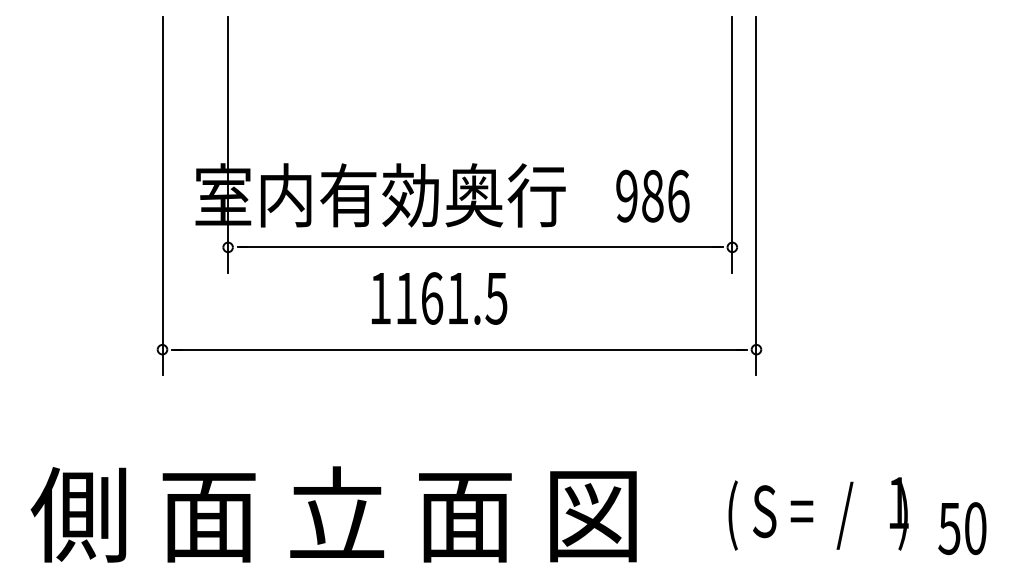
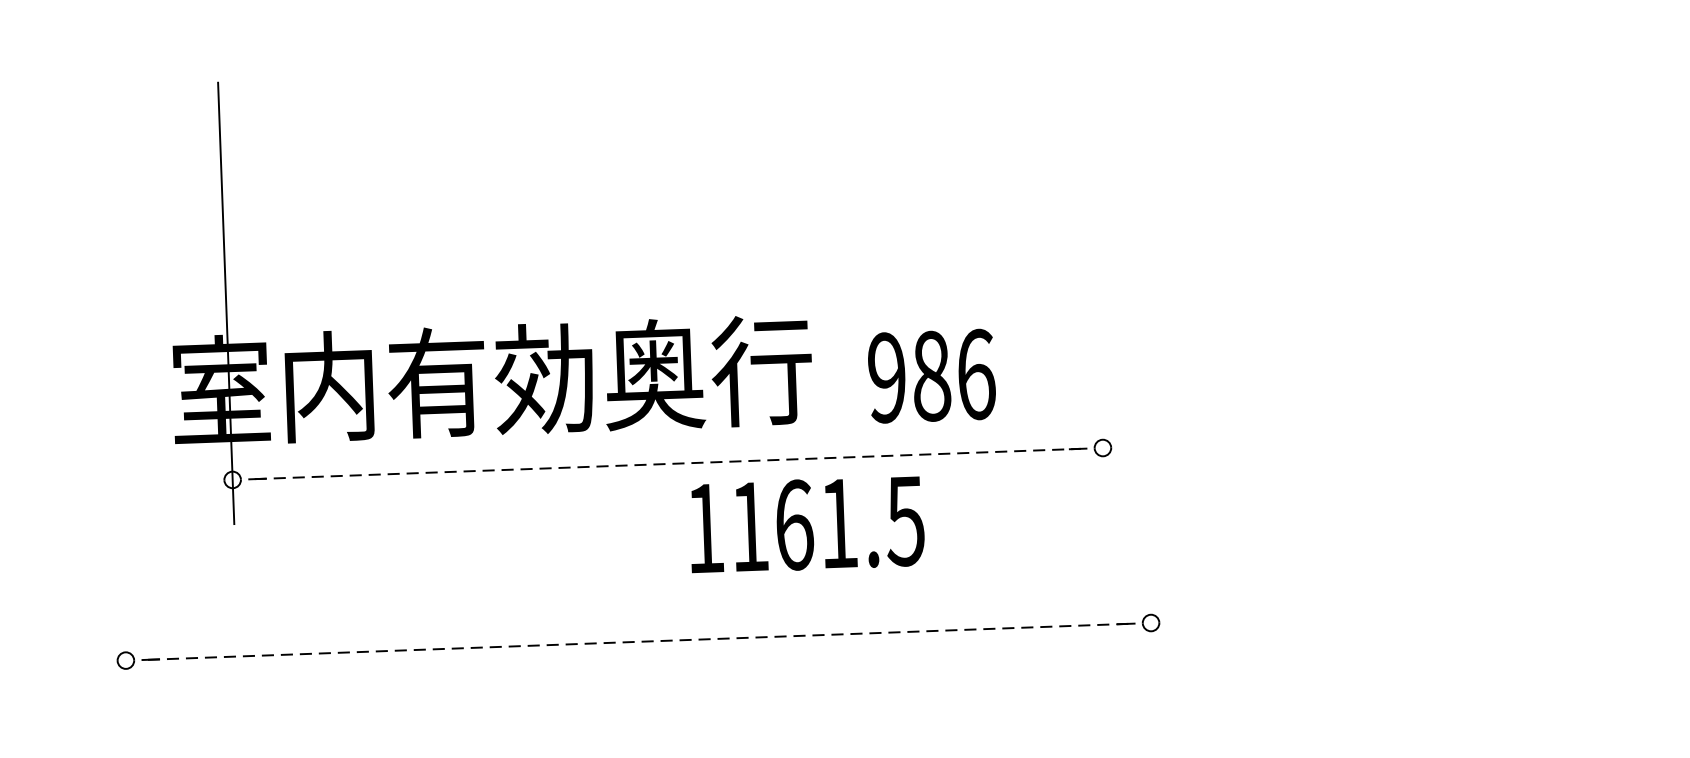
line: (732, 144) -> (1096, 270), removed
text: (652, 195) -> (931, 374), moved
line: (162, 196) -> (116, 396), removed
line: (756, 196) -> (1141, 358), removed
line: (480, 247) -> (668, 464), solid -> dashed
text: (439, 298) -> (807, 524), moved
line: (459, 349) -> (638, 641), solid -> dashed

